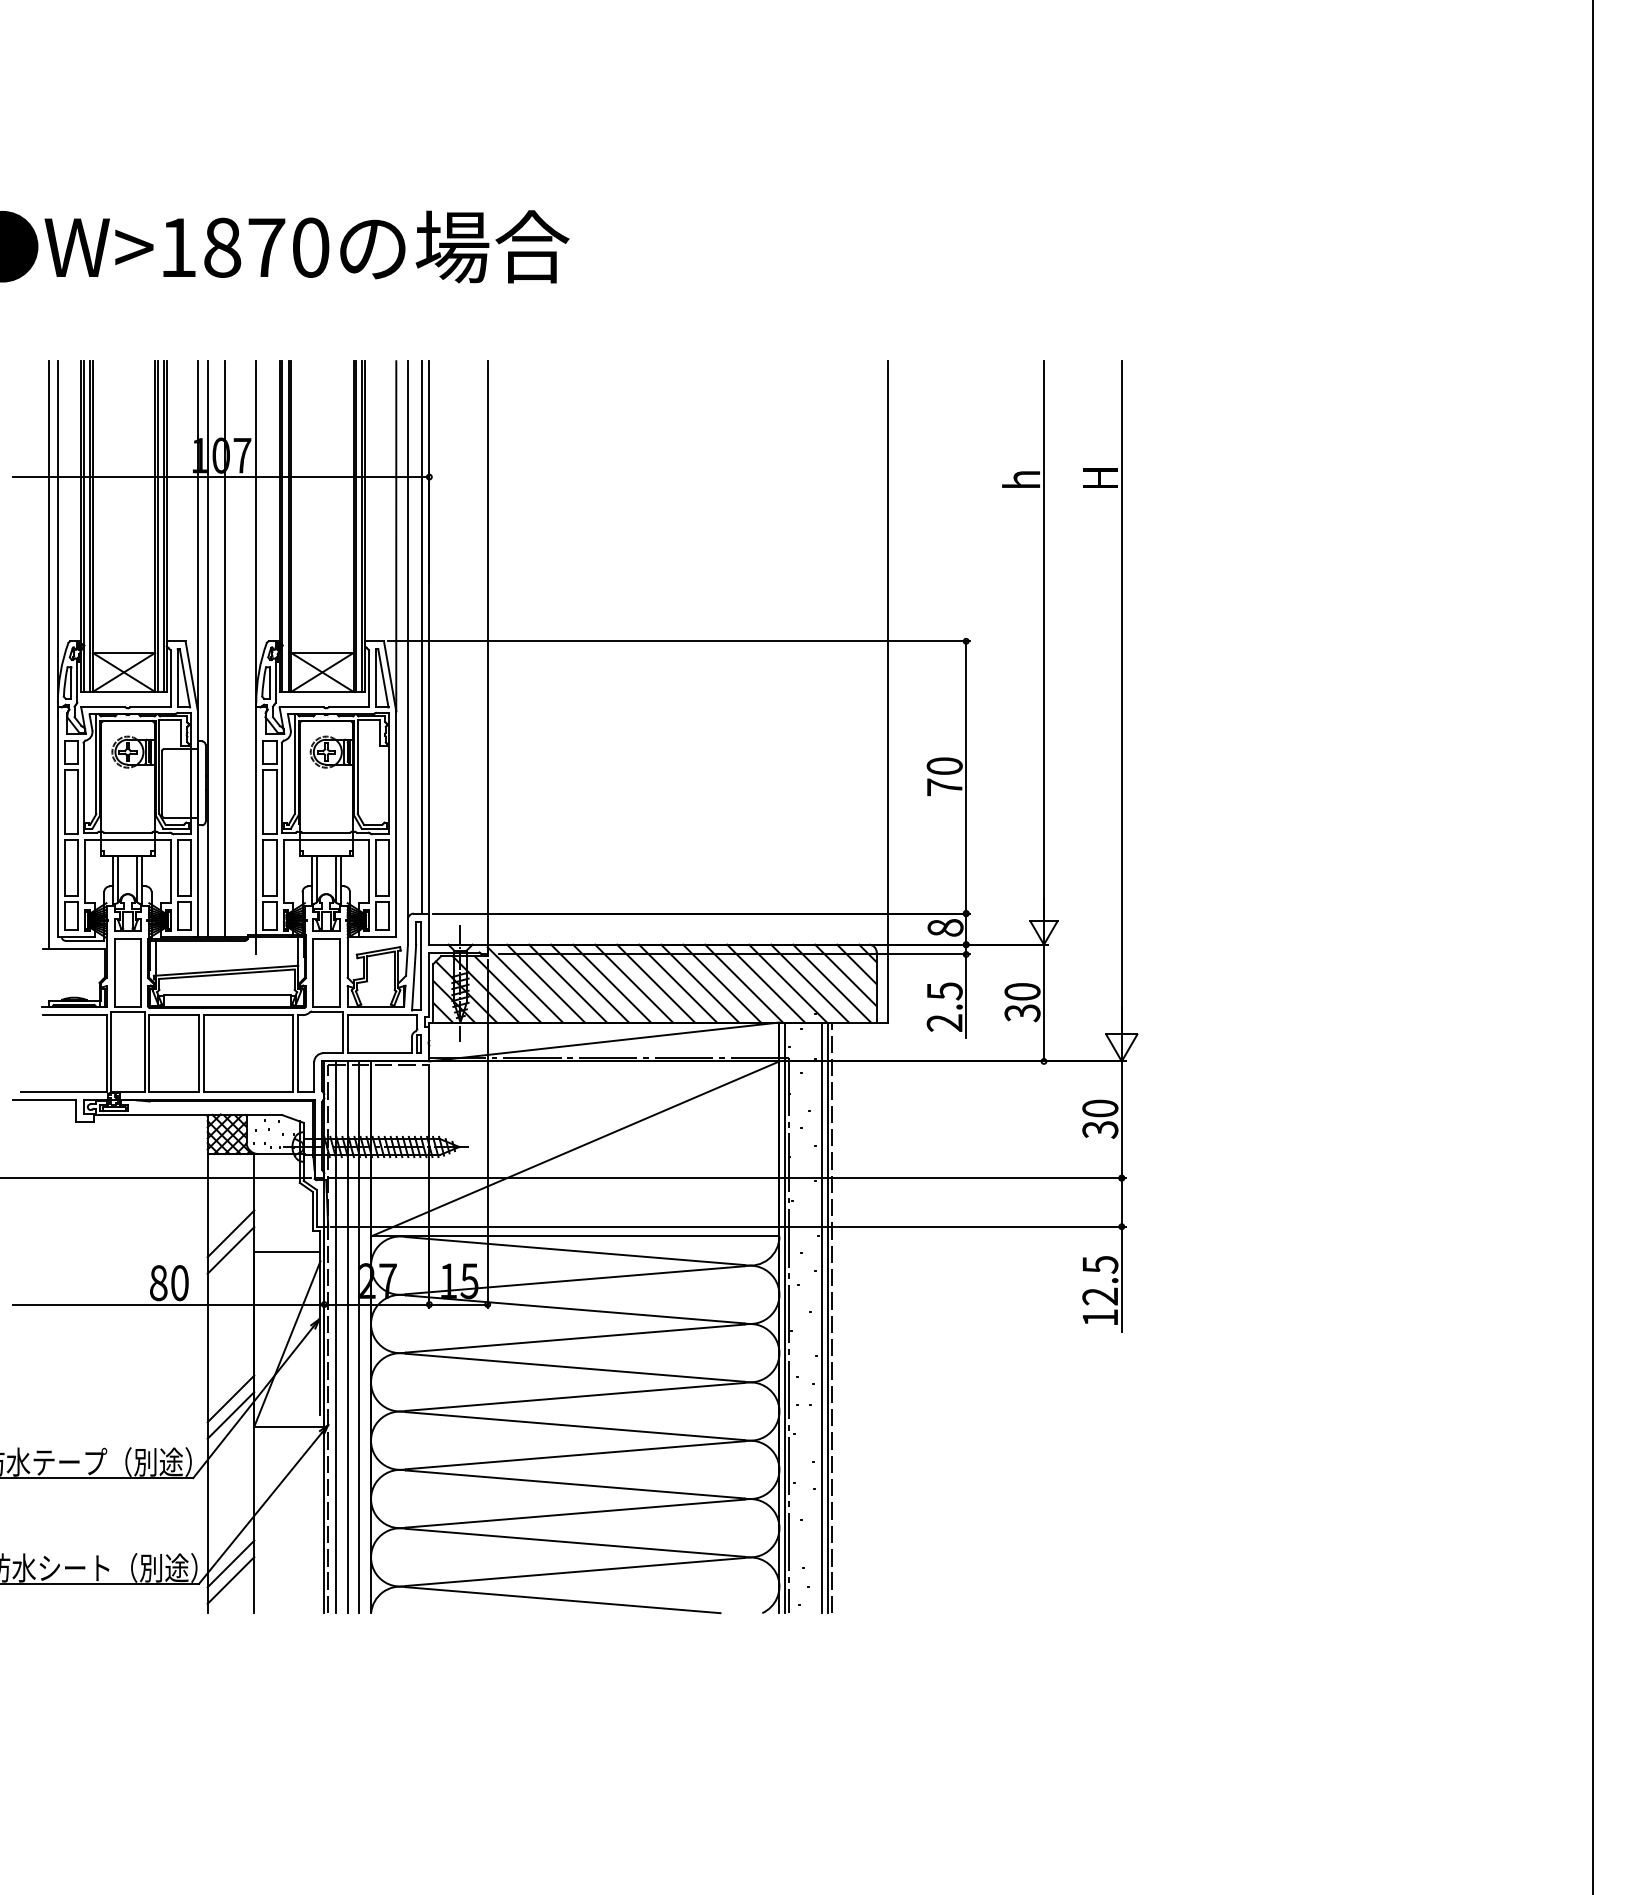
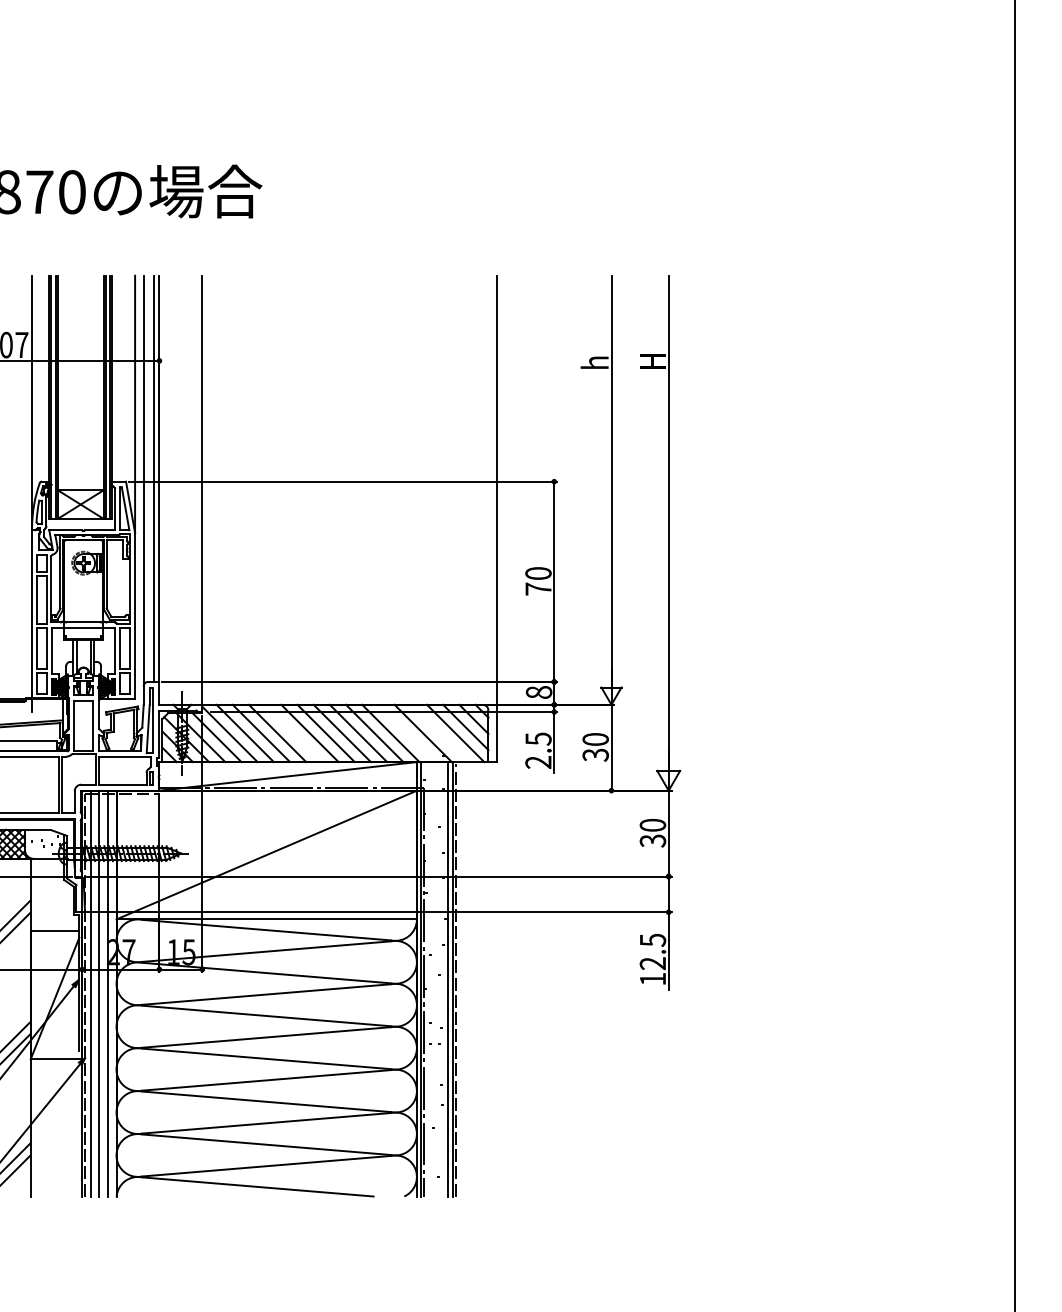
line: (225, 648) -> (9, 486), removed
line: (611, 983) -> (293, 733), removed
line: (765, 983) -> (406, 733), removed
line: (809, 983) -> (439, 733), removed

